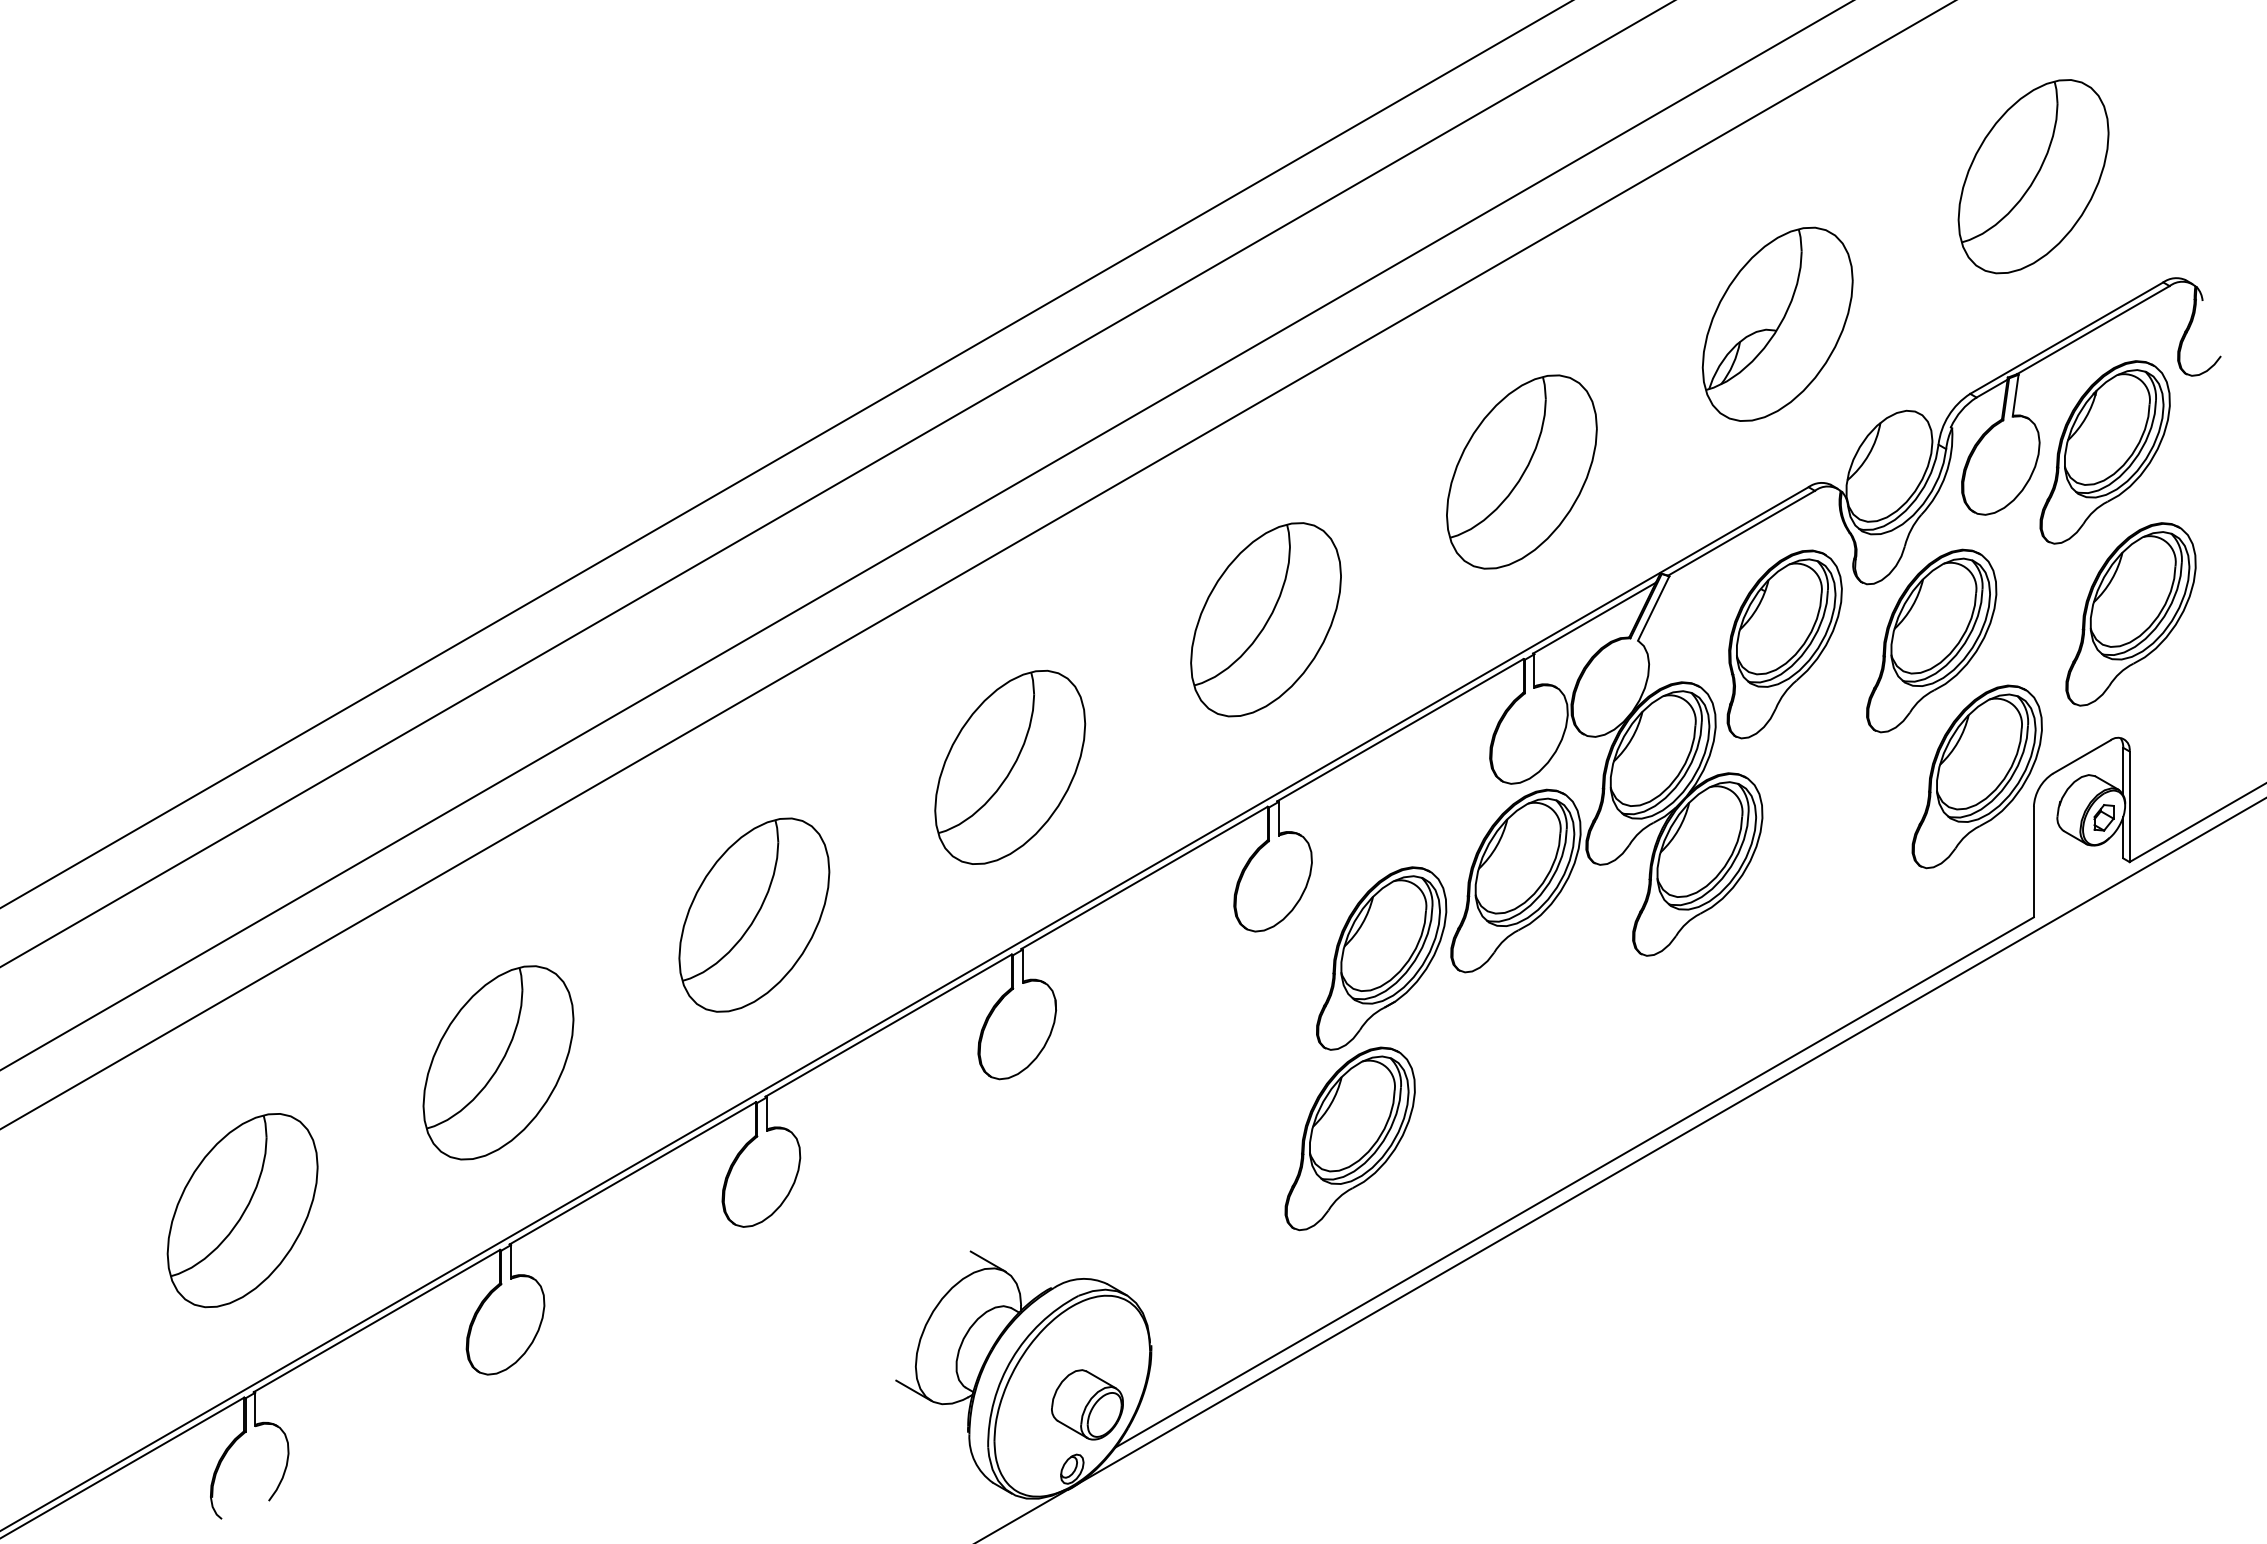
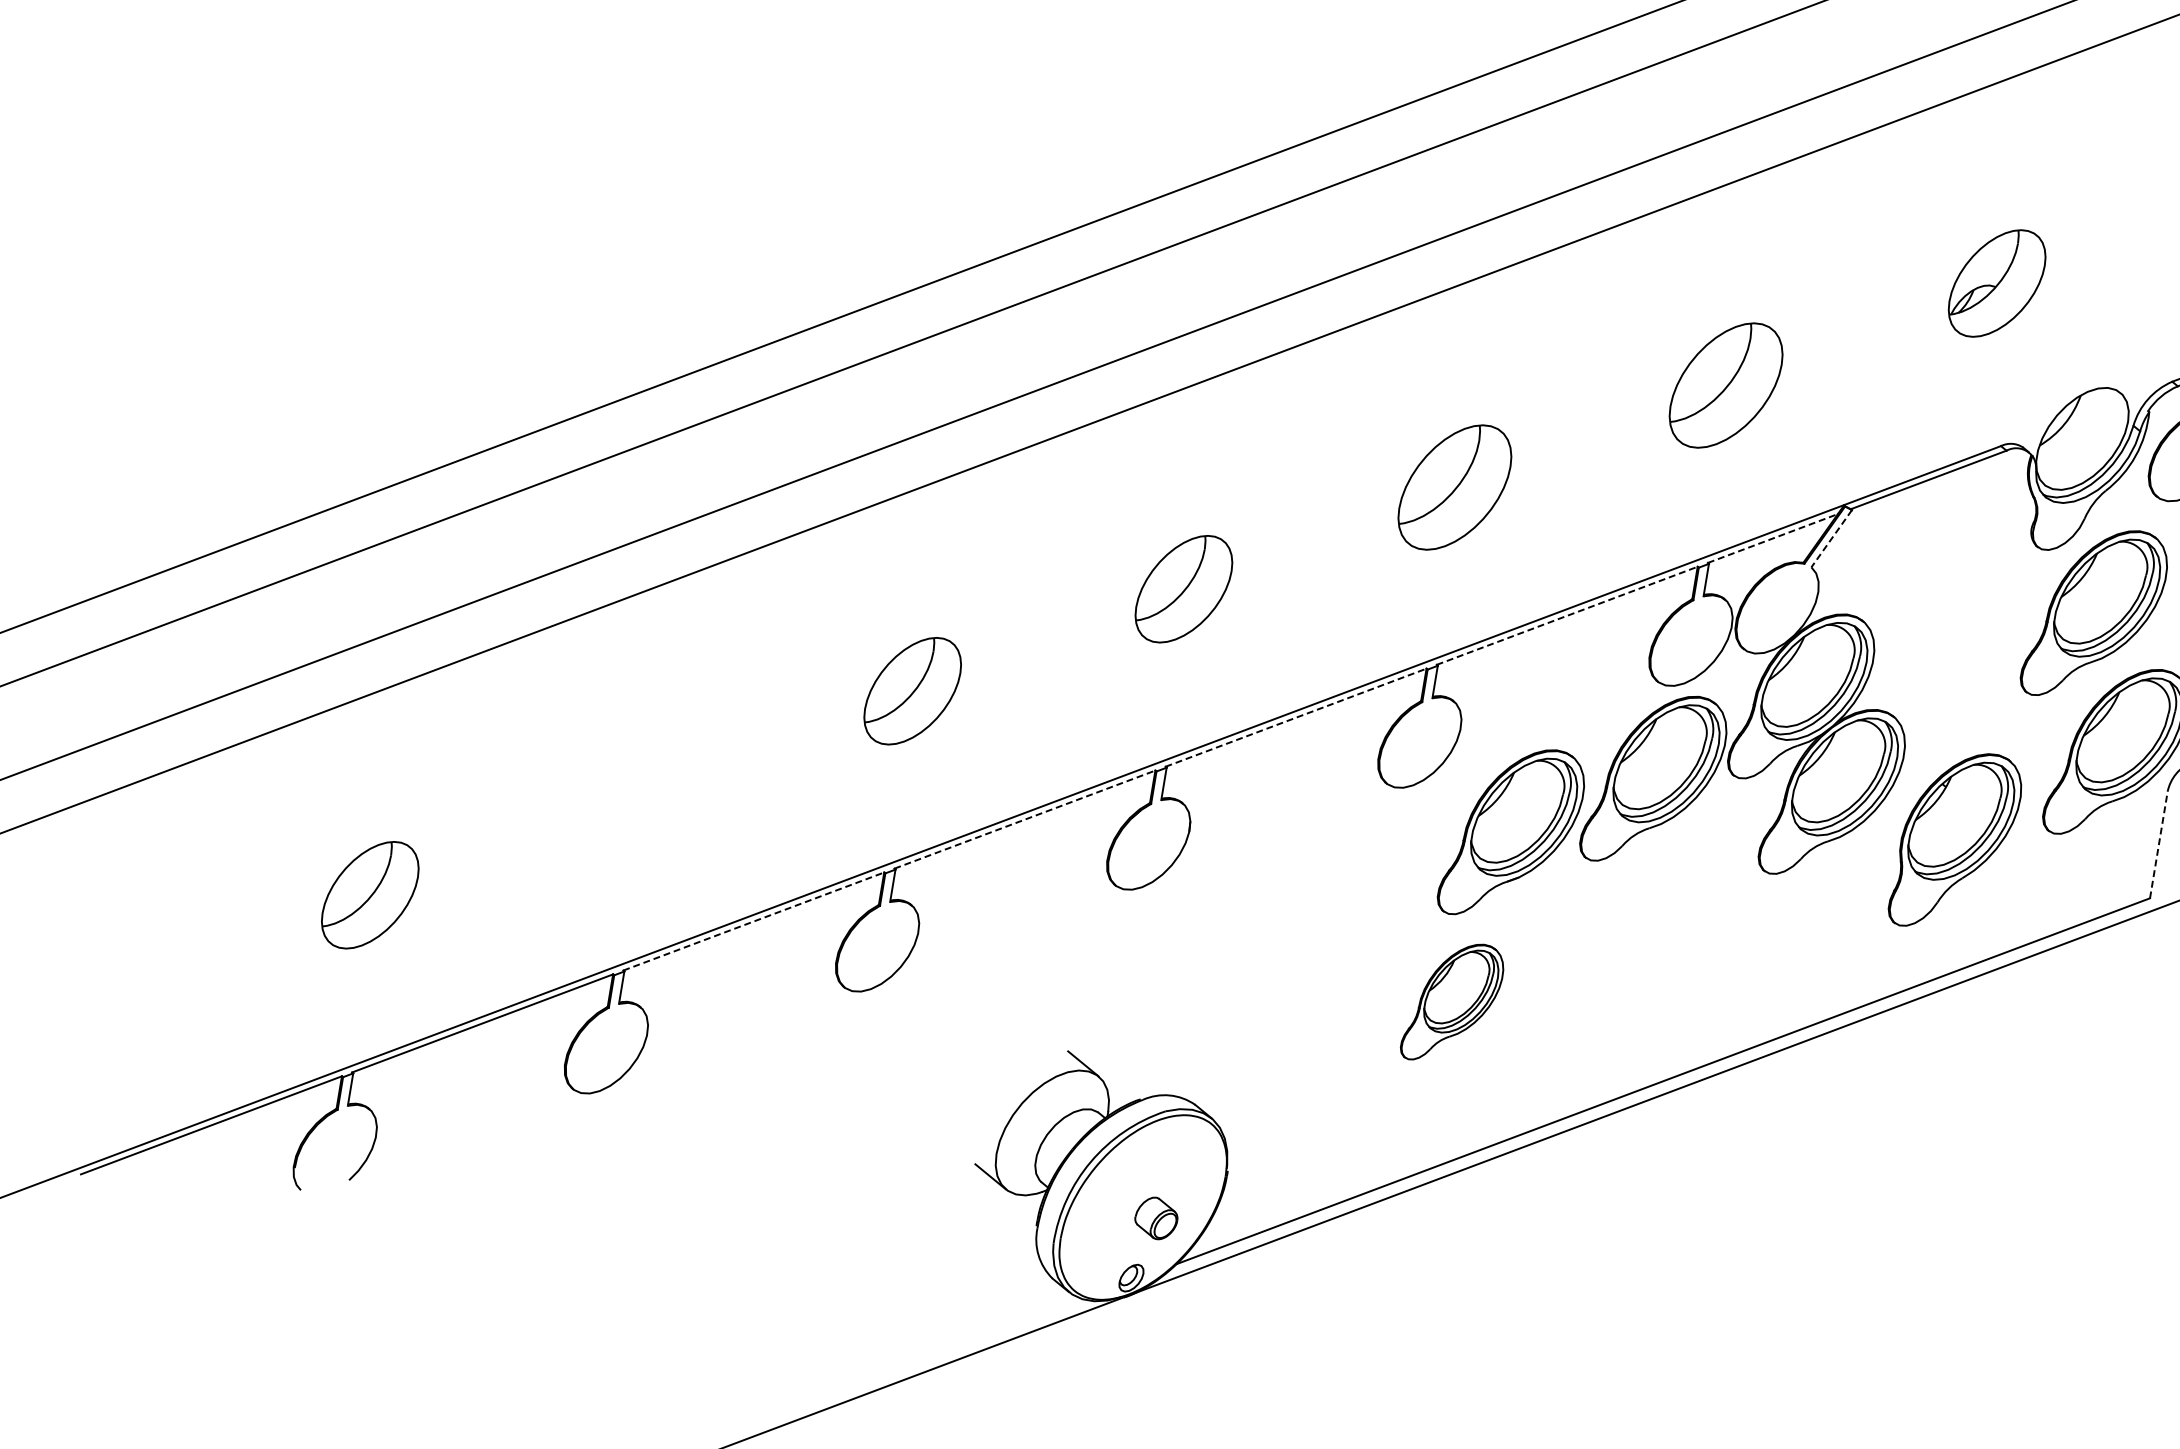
part: (1777, 323) -> (1997, 282), size x0.6
part: (1521, 471) -> (1725, 384), size x0.7
line: (1653, 608) -> (1831, 538), solid -> dashed
line: (1594, 618) -> (1772, 538), solid -> dashed
part: (1265, 619) -> (1454, 487), size x0.7
part: (1784, 644) -> (1956, 841), moved
line: (1400, 729) -> (1567, 615), solid -> dashed
part: (1010, 766) -> (1184, 588), size x0.6
line: (2033, 861) -> (2158, 844), solid -> dashed
line: (1144, 877) -> (1296, 717), solid -> dashed
part: (754, 914) -> (912, 690), size x0.6
line: (889, 1025) -> (1025, 819), solid -> dashed
part: (498, 1062) -> (641, 792), removed
part: (1349, 1138) -> (1452, 1002), size x0.7
line: (633, 1173) -> (754, 921), solid -> dashed
part: (242, 1210) -> (370, 895), size x0.6
part: (1087, 1404) -> (1156, 1217), size x0.6

